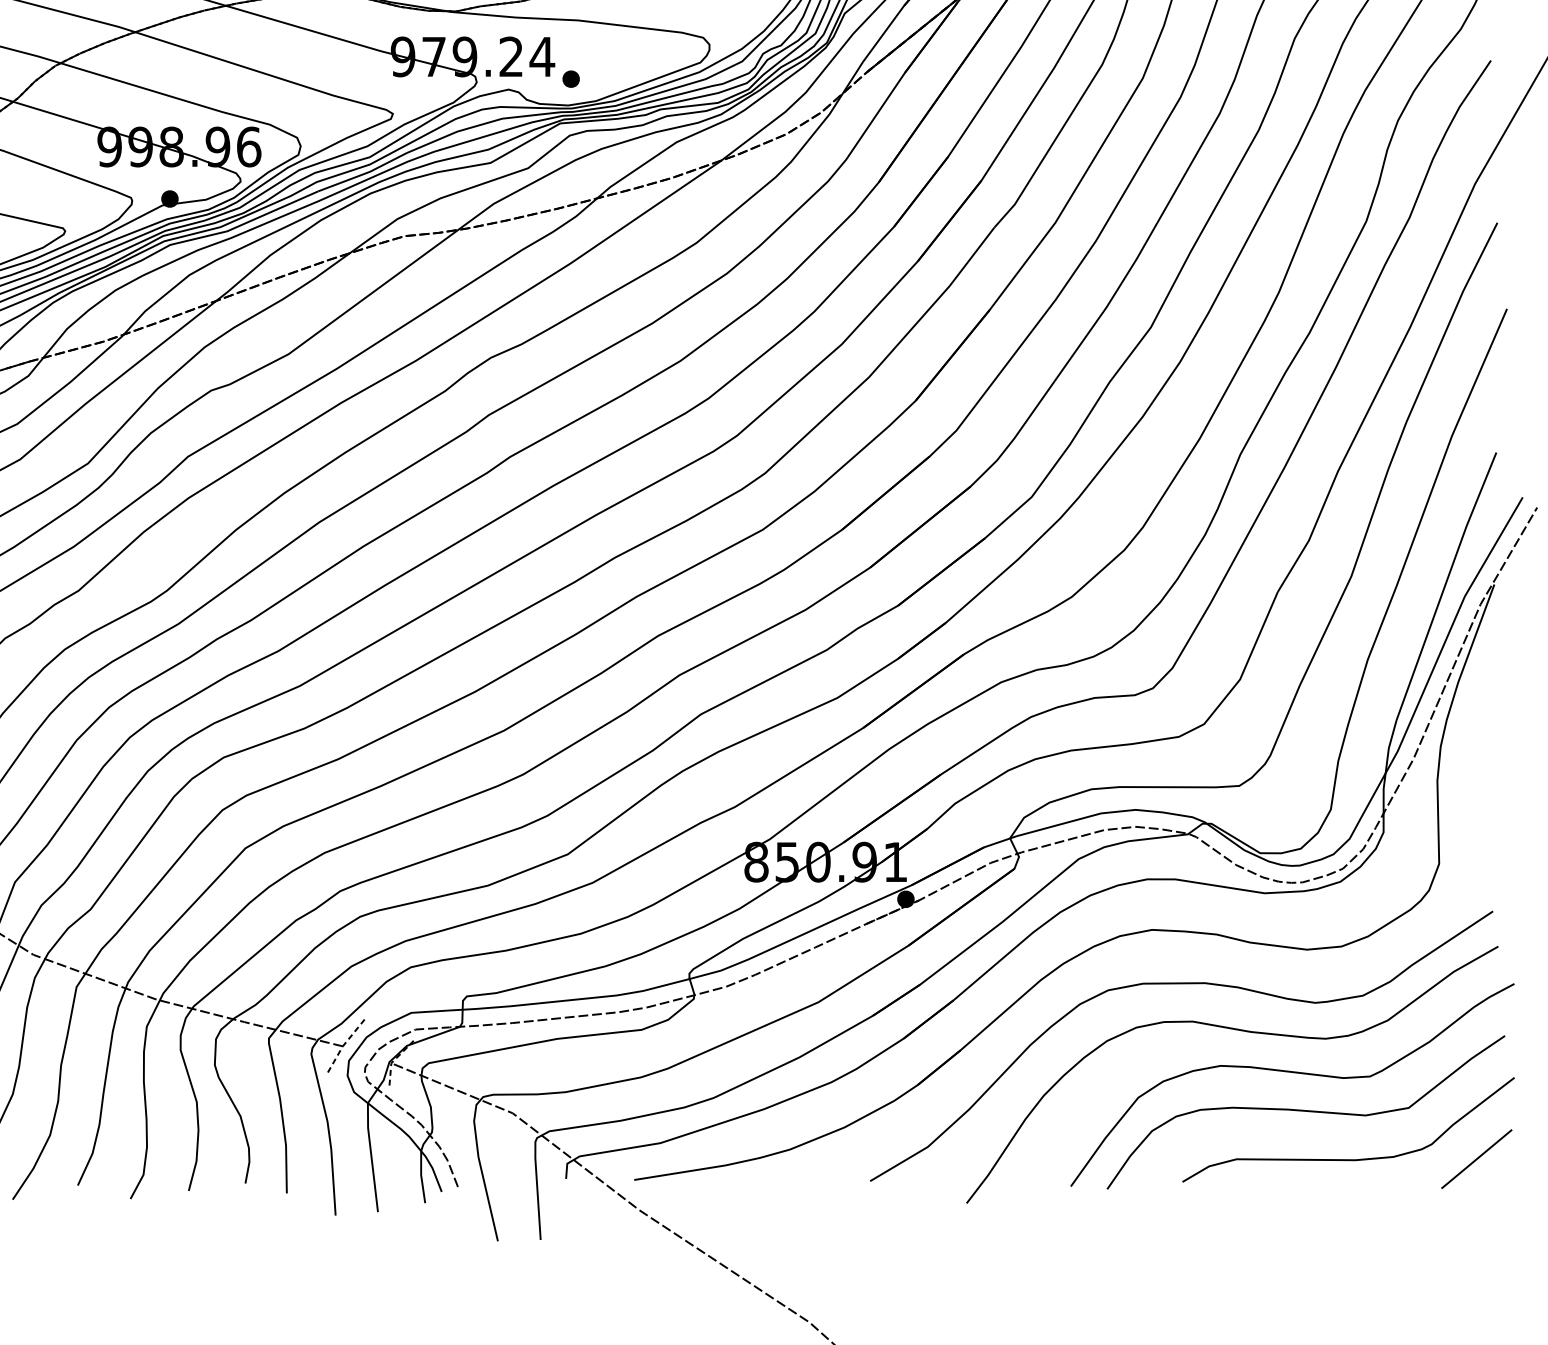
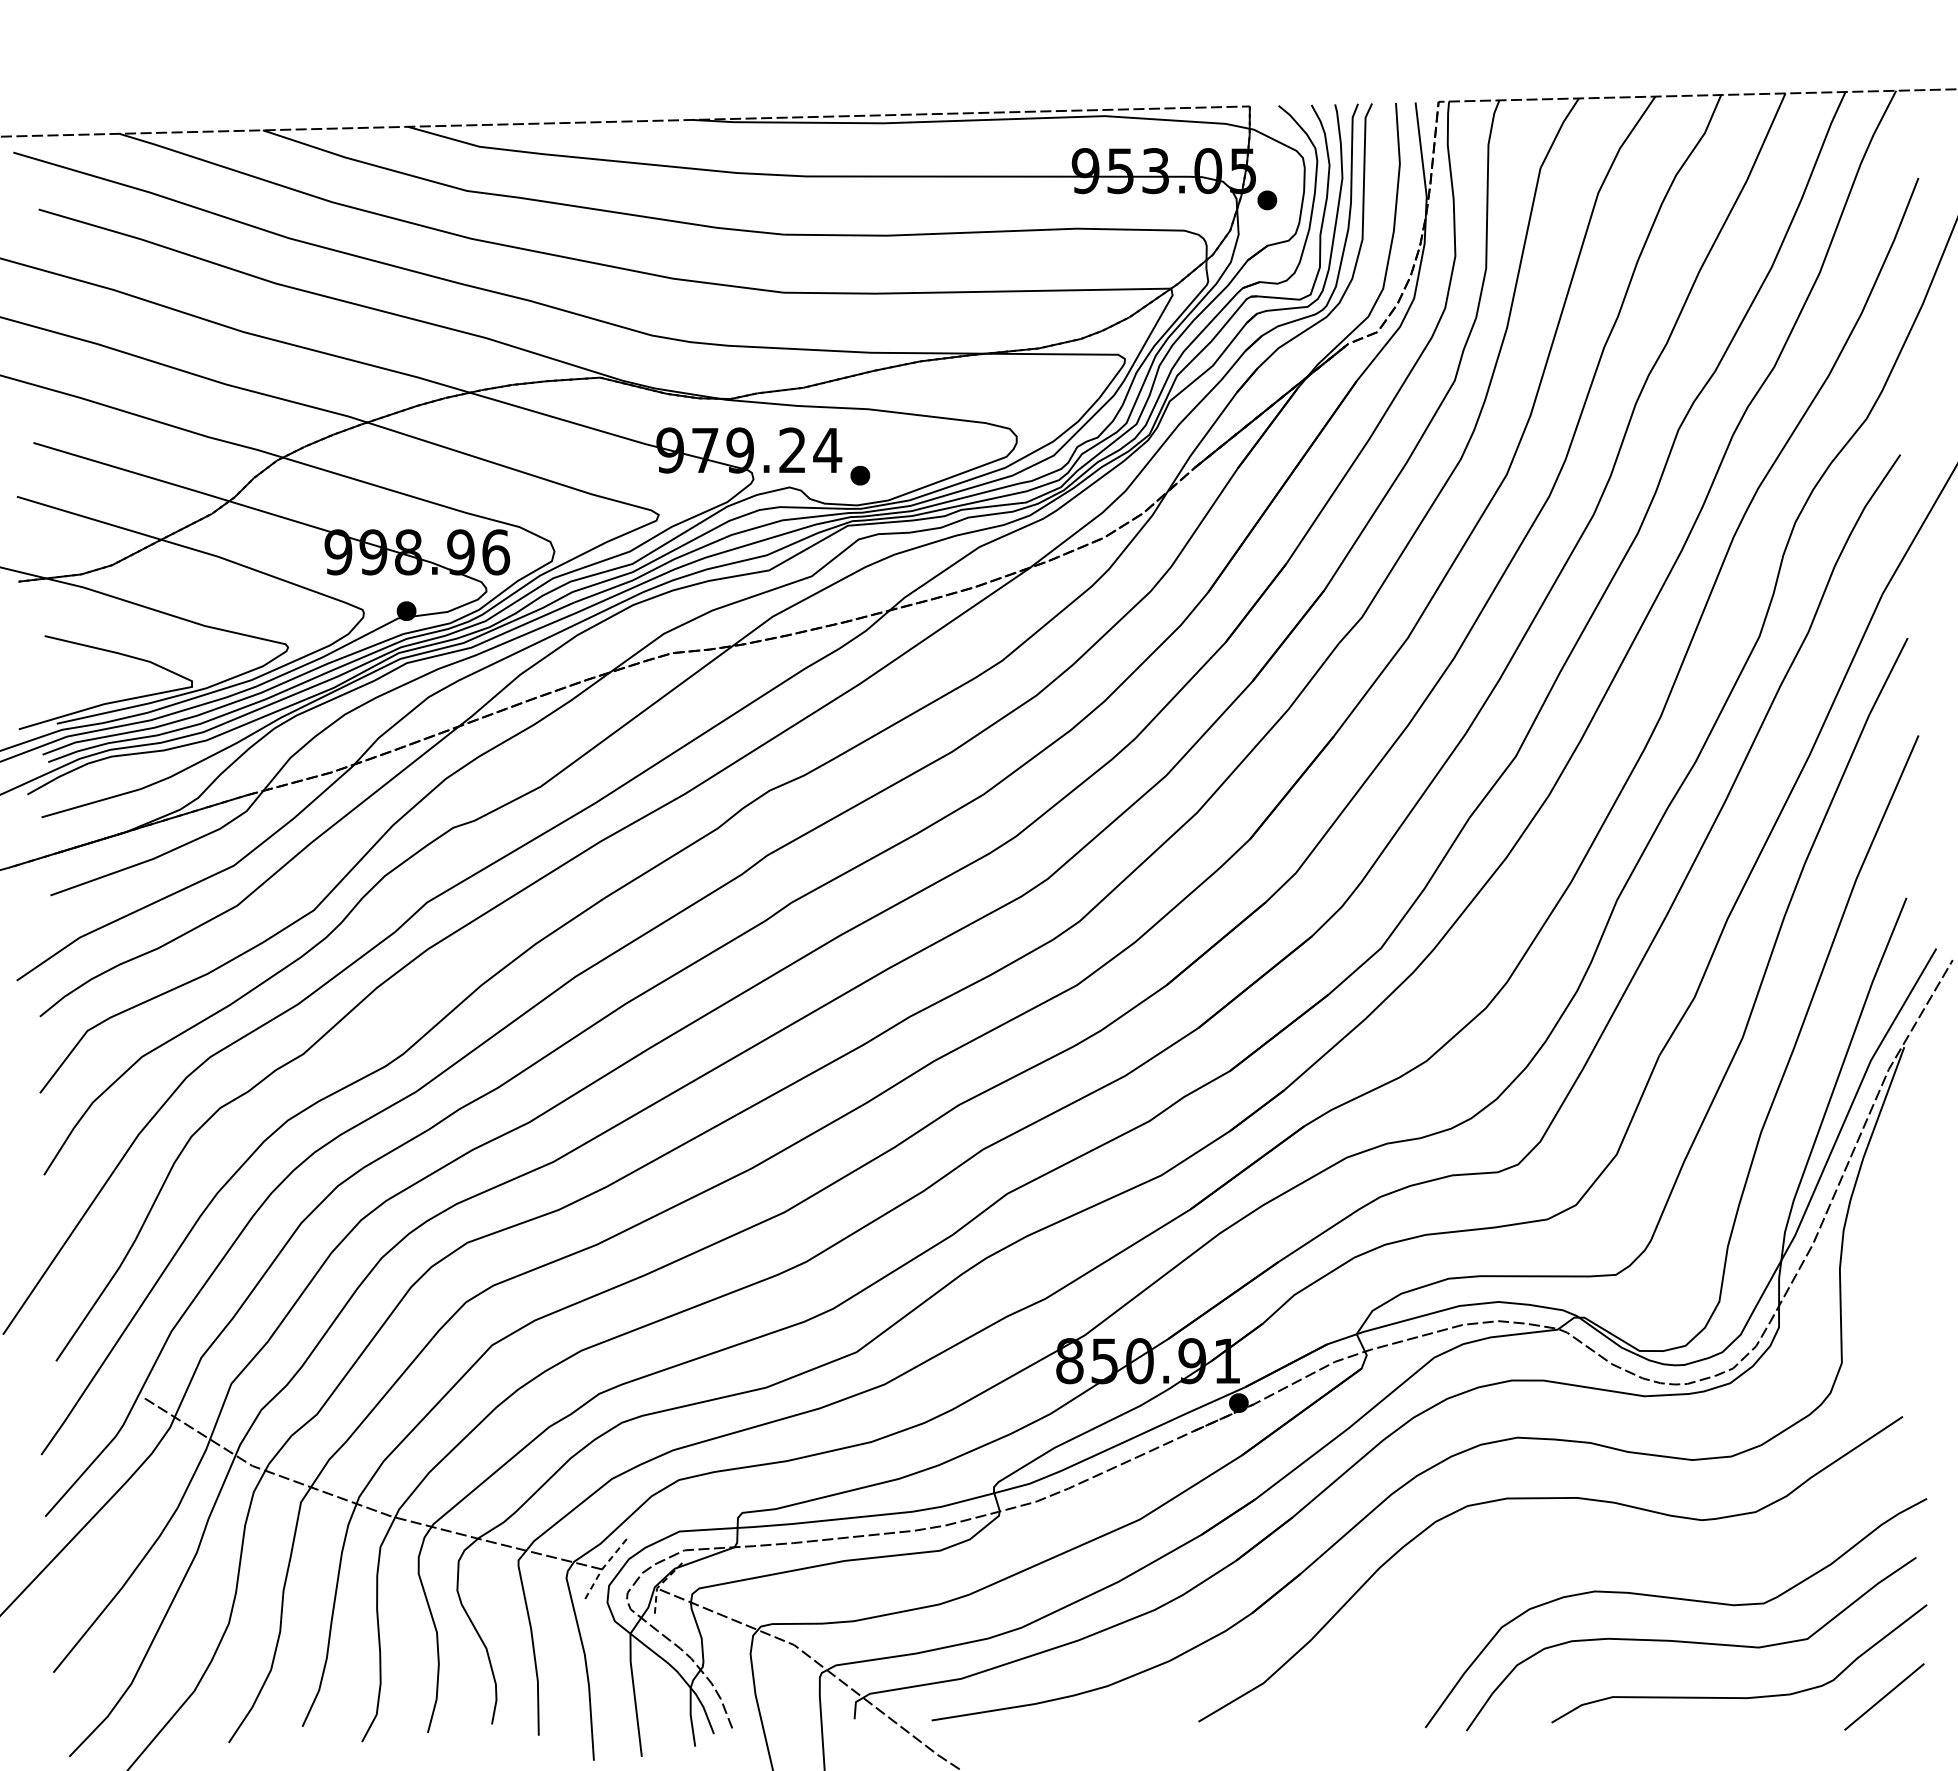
curve: (1241, 1031) -> (1618, 1552), removed

